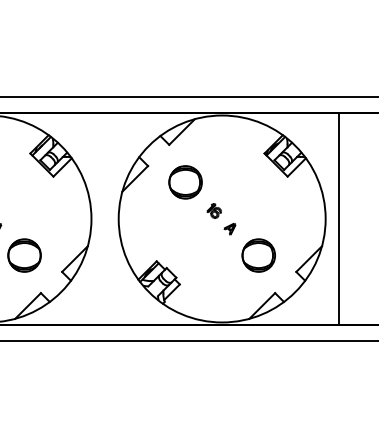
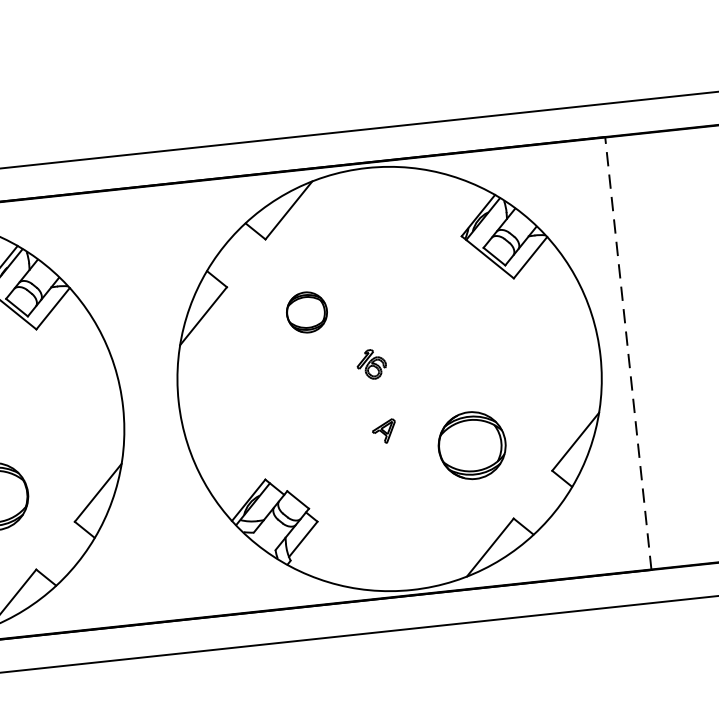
part: (185, 182) -> (306, 312), size x0.6
line: (339, 218) -> (628, 352), solid -> dashed
part: (229, 228) -> (383, 430), moved

